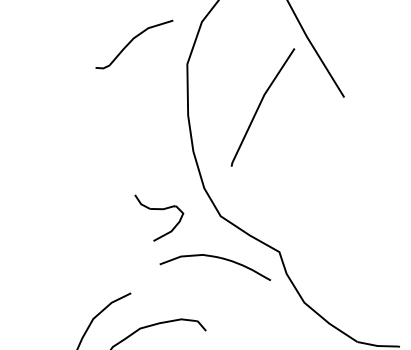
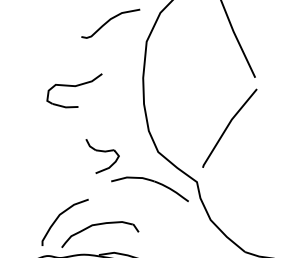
curve: (260, 106) -> (228, 127), moved
part: (94, 143) -> (74, 90), added
part: (160, 216) -> (102, 156), moved

